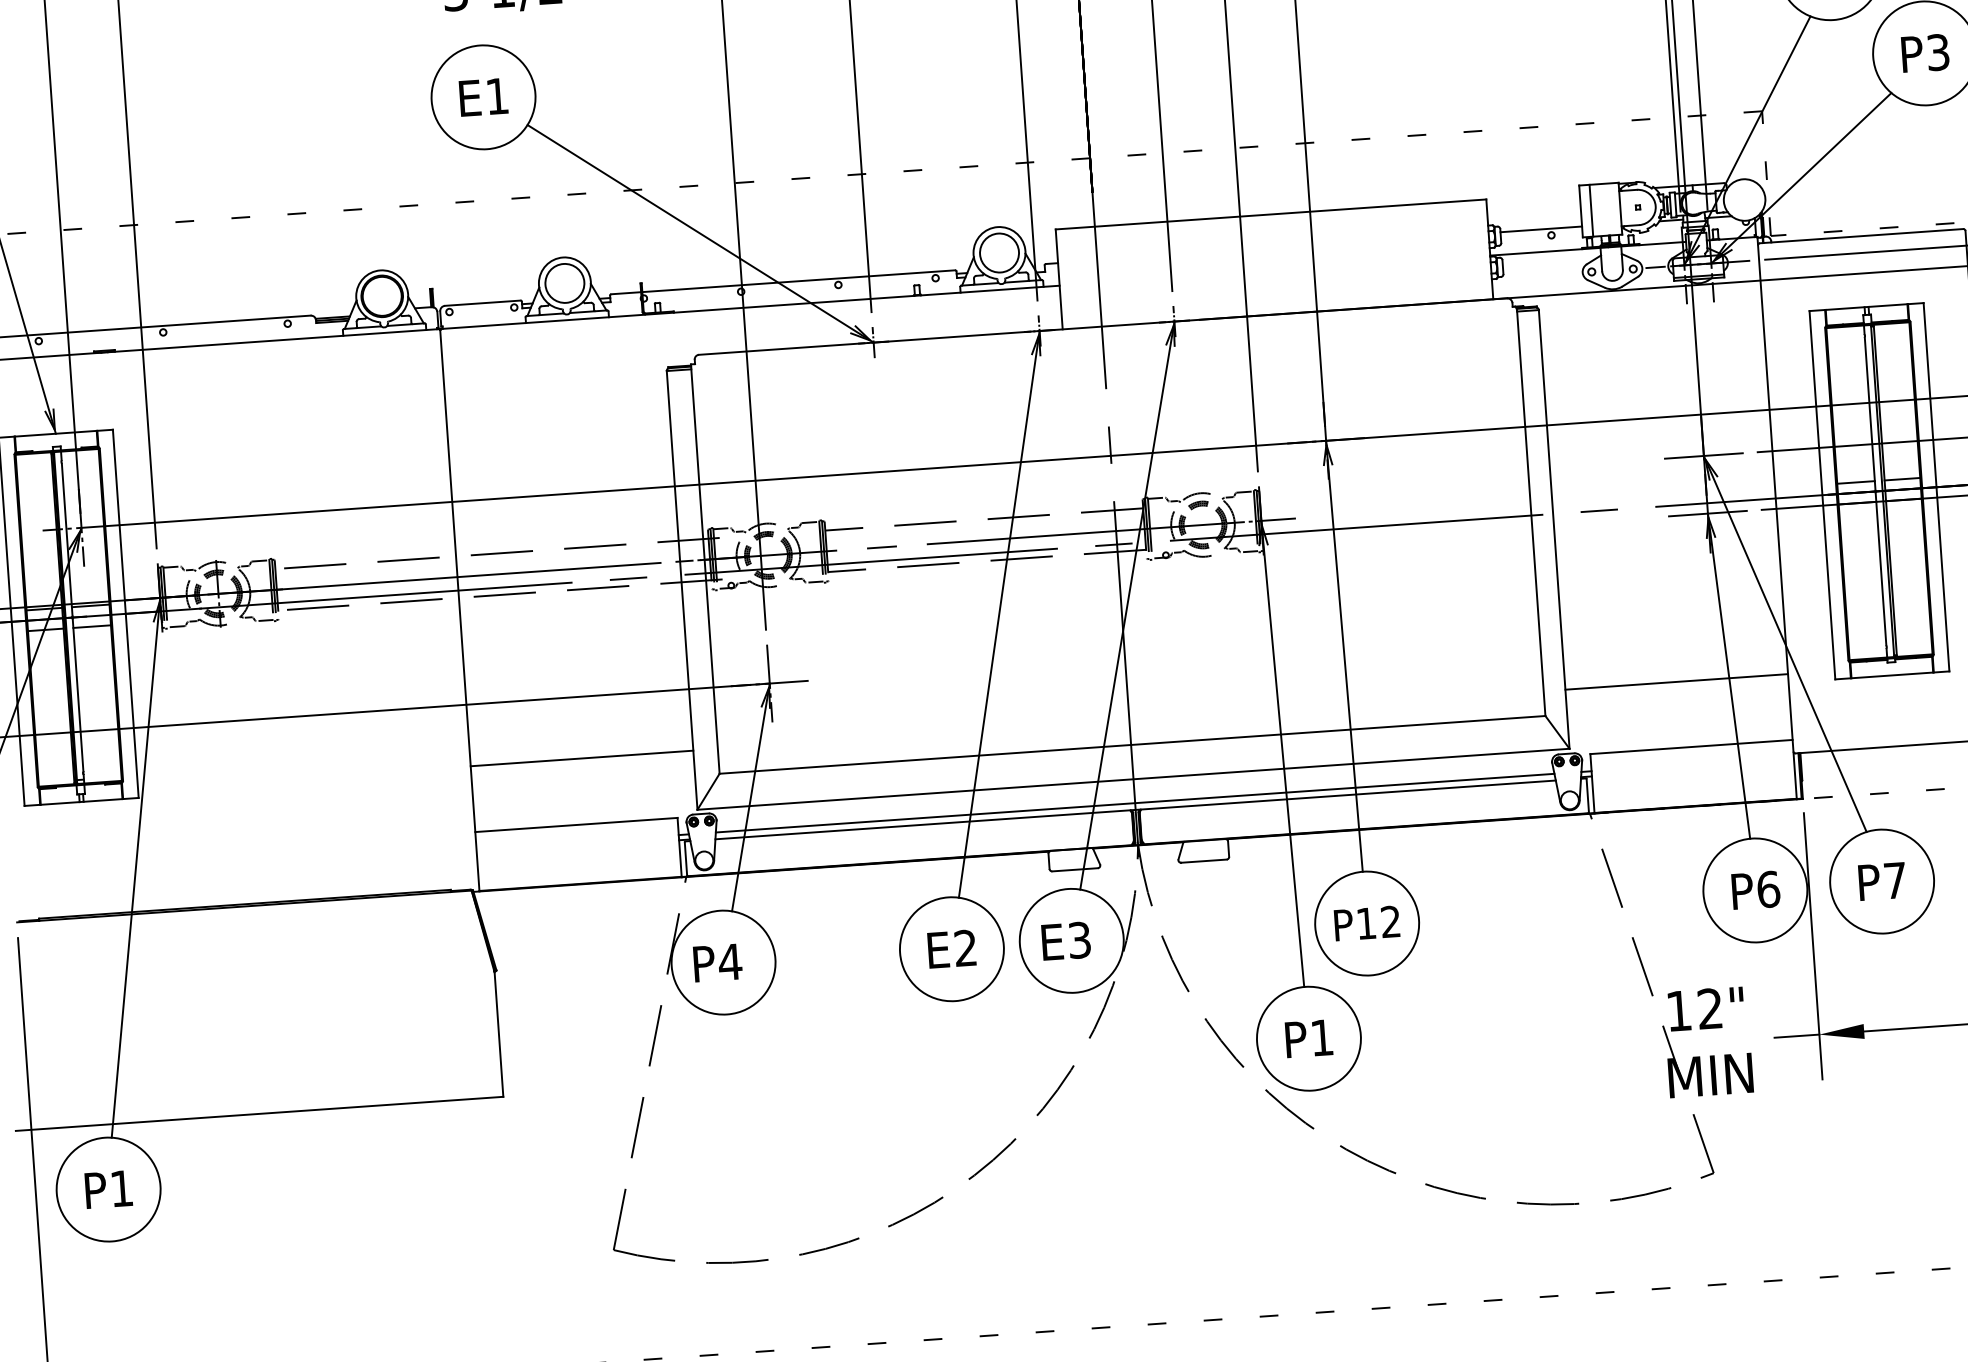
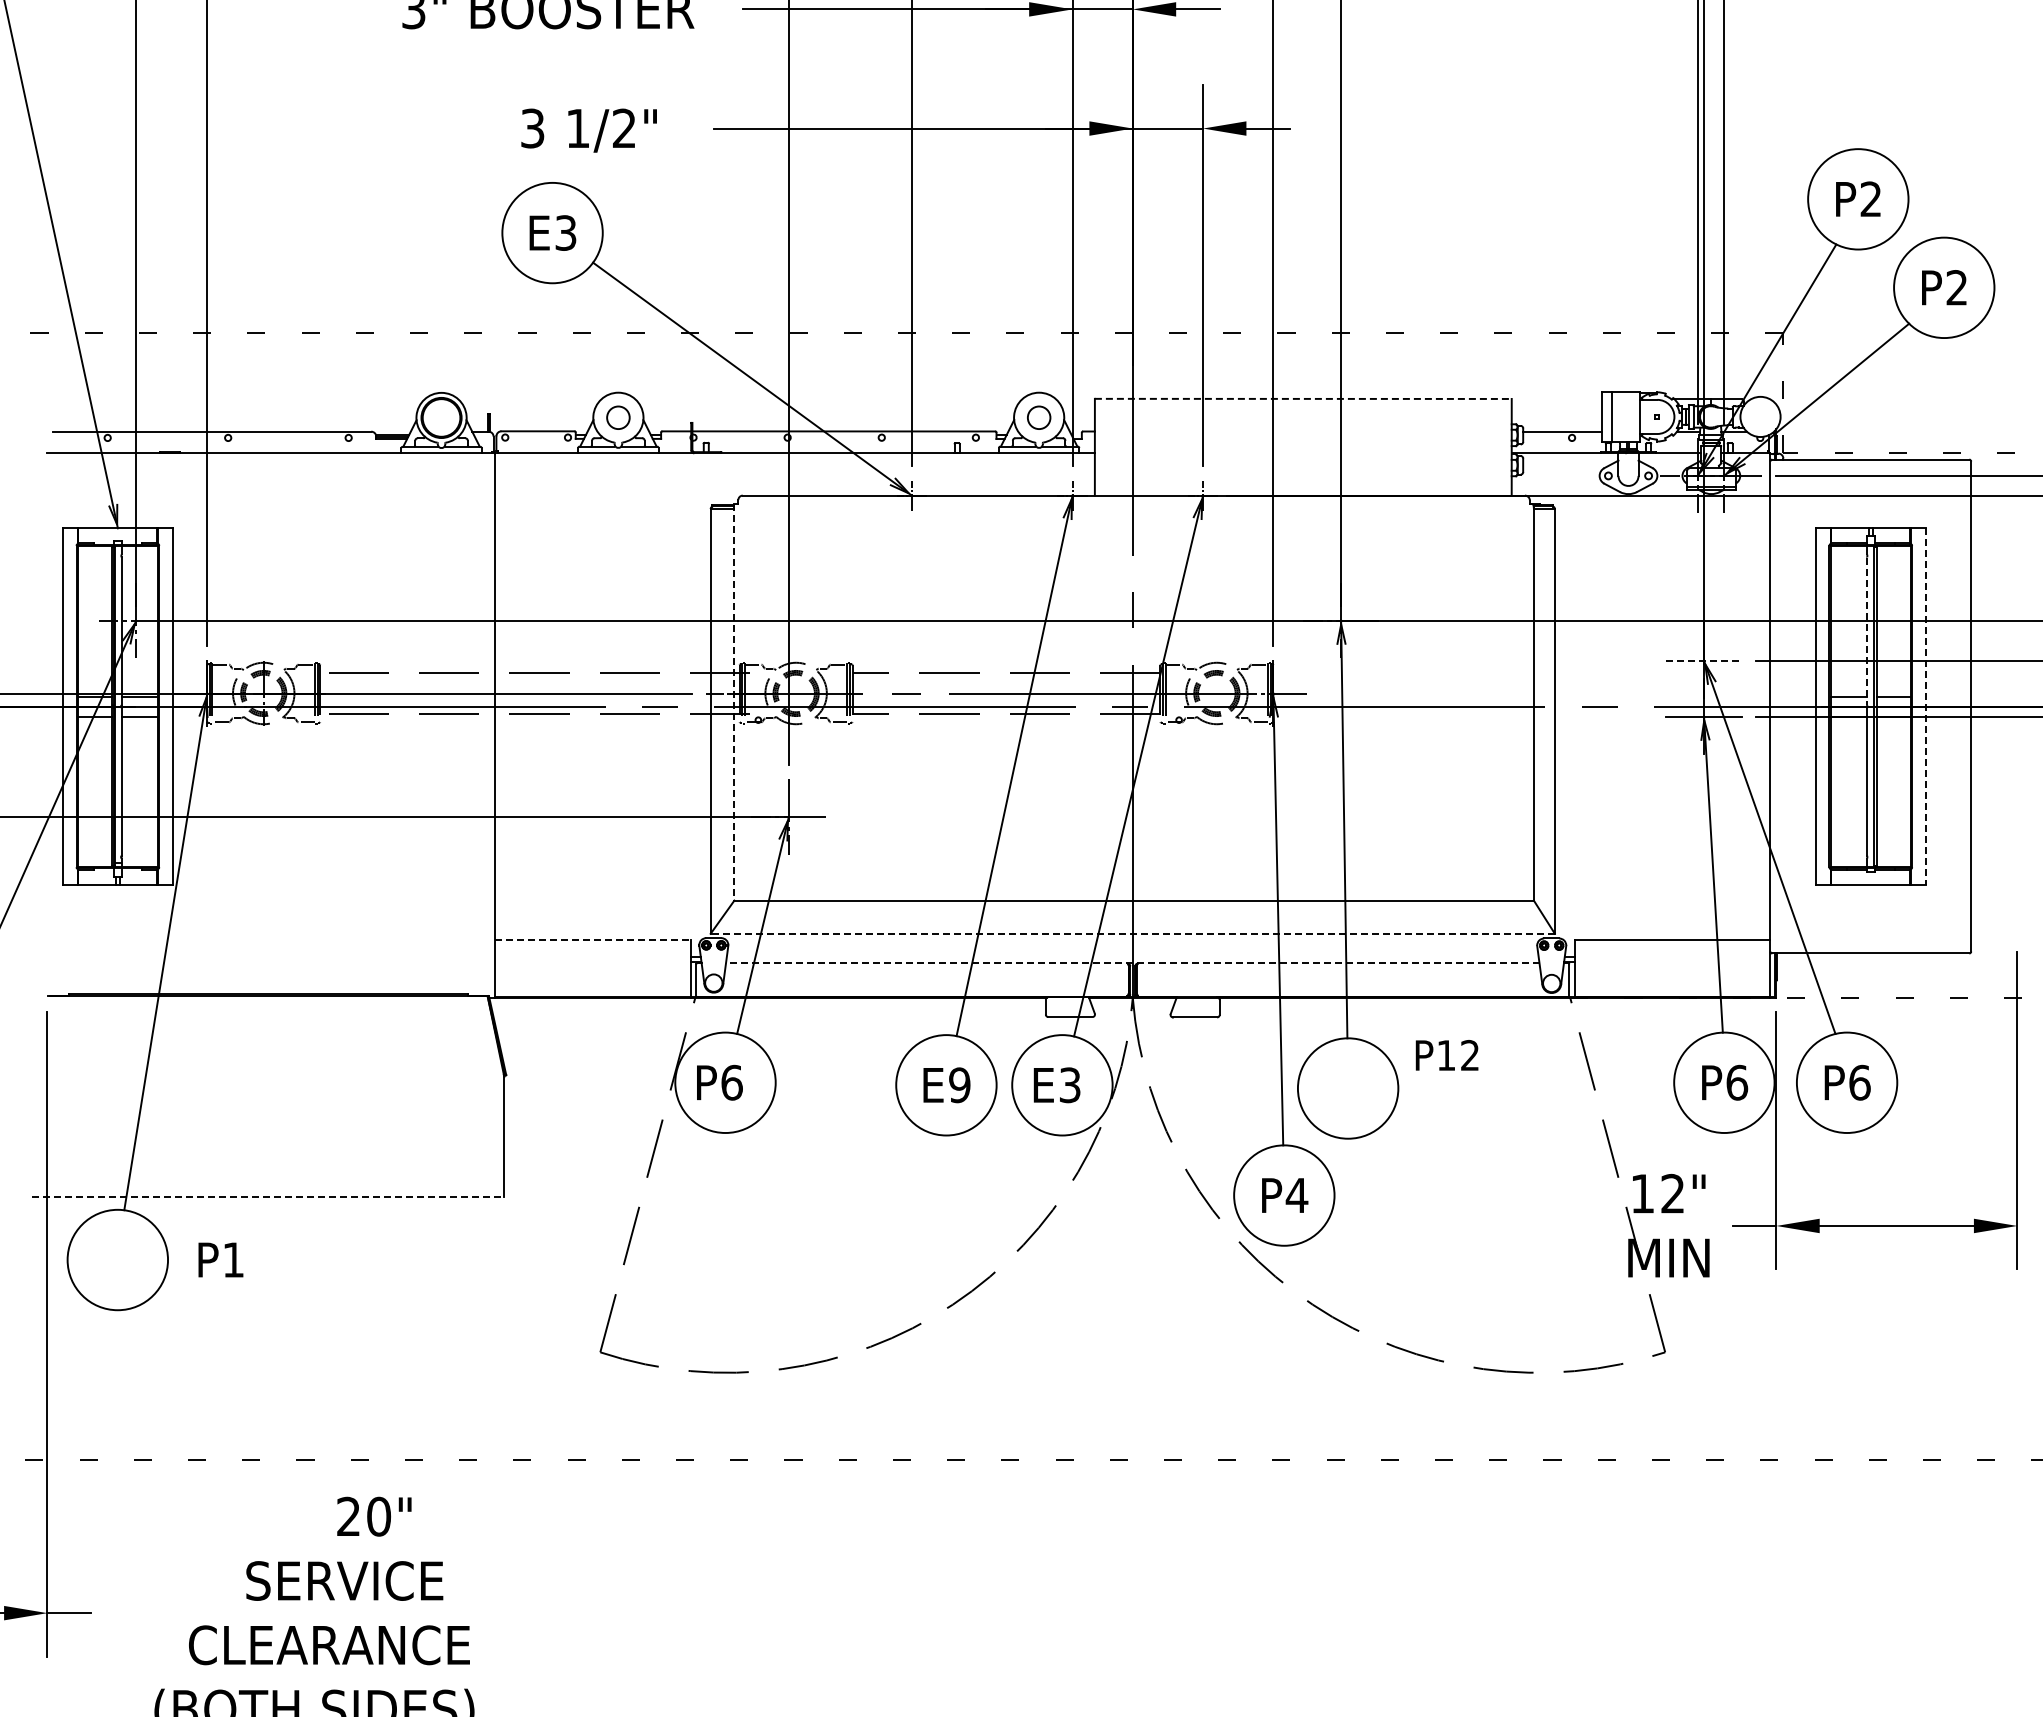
text: (1937, 52) -> (1956, 287), P3 -> P2
text: (496, 95) -> (565, 232), E1 -> E3
line: (1271, 214) -> (1303, 398), solid -> dashed
circle: (998, 252) -> (1038, 417), size x0.6
circle: (564, 283) -> (618, 417), size x0.6
line: (1870, 413) -> (1867, 631), solid -> dashed
line: (1704, 455) -> (1704, 660), solid -> dashed
line: (1937, 488) -> (1926, 707), solid -> dashed
line: (705, 569) -> (734, 702), solid -> dashed
line: (1676, 681) -> (1662, 876), removed
line: (581, 758) -> (602, 876), removed
line: (1133, 778) -> (1132, 933), solid -> dashed
line: (1134, 802) -> (1132, 956), removed
line: (1135, 809) -> (1132, 963), solid -> dashed
line: (576, 825) -> (593, 940), solid -> dashed
text: (1894, 880) -> (1859, 1082), P7 -> P6
text: (1366, 923) -> (1446, 1055), moved
text: (965, 948) -> (959, 1085), E2 -> E9
text: (729, 961) -> (731, 1082), P4 -> P6
text: (1321, 1037) -> (1296, 1195), P1 -> P4
line: (259, 1114) -> (268, 1197), solid -> dashed
text: (108, 1189) -> (220, 1259), moved

